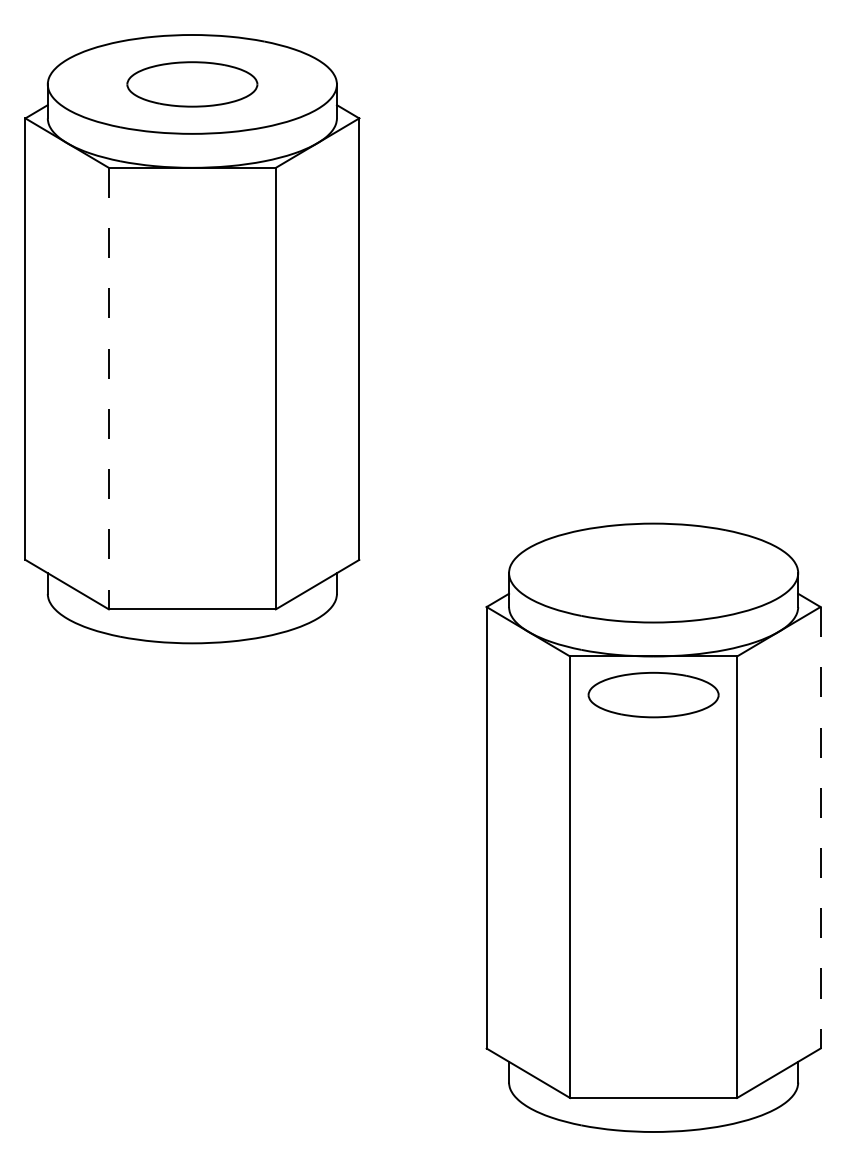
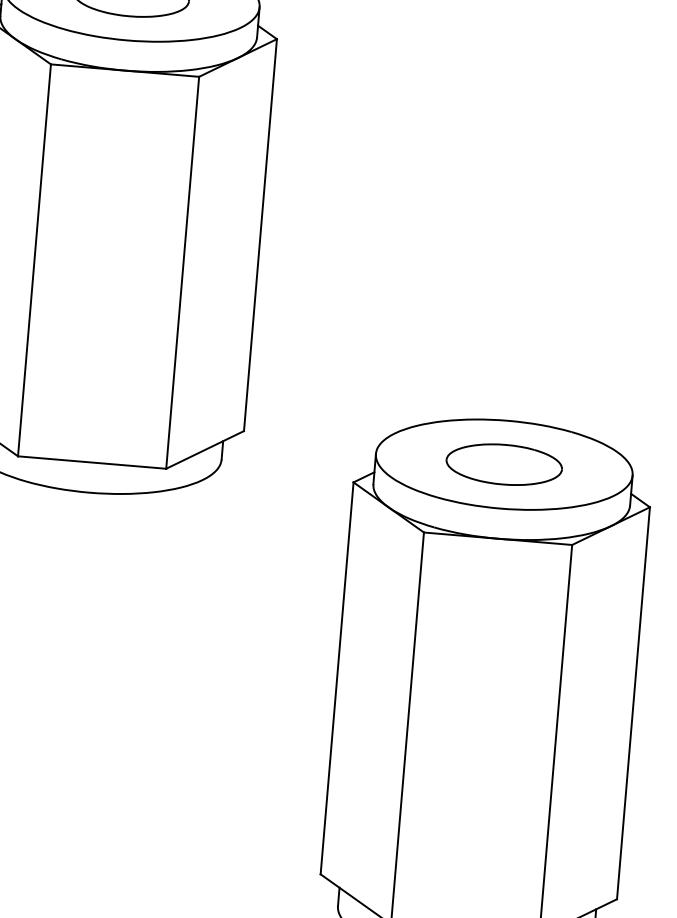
line: (108, 388) -> (34, 260), dashed -> solid
part: (653, 694) -> (504, 464), moved
line: (820, 827) -> (633, 702), dashed -> solid

